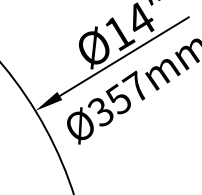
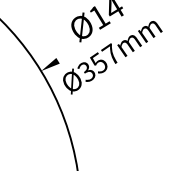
line: (123, 56) -> (102, 33), removed

